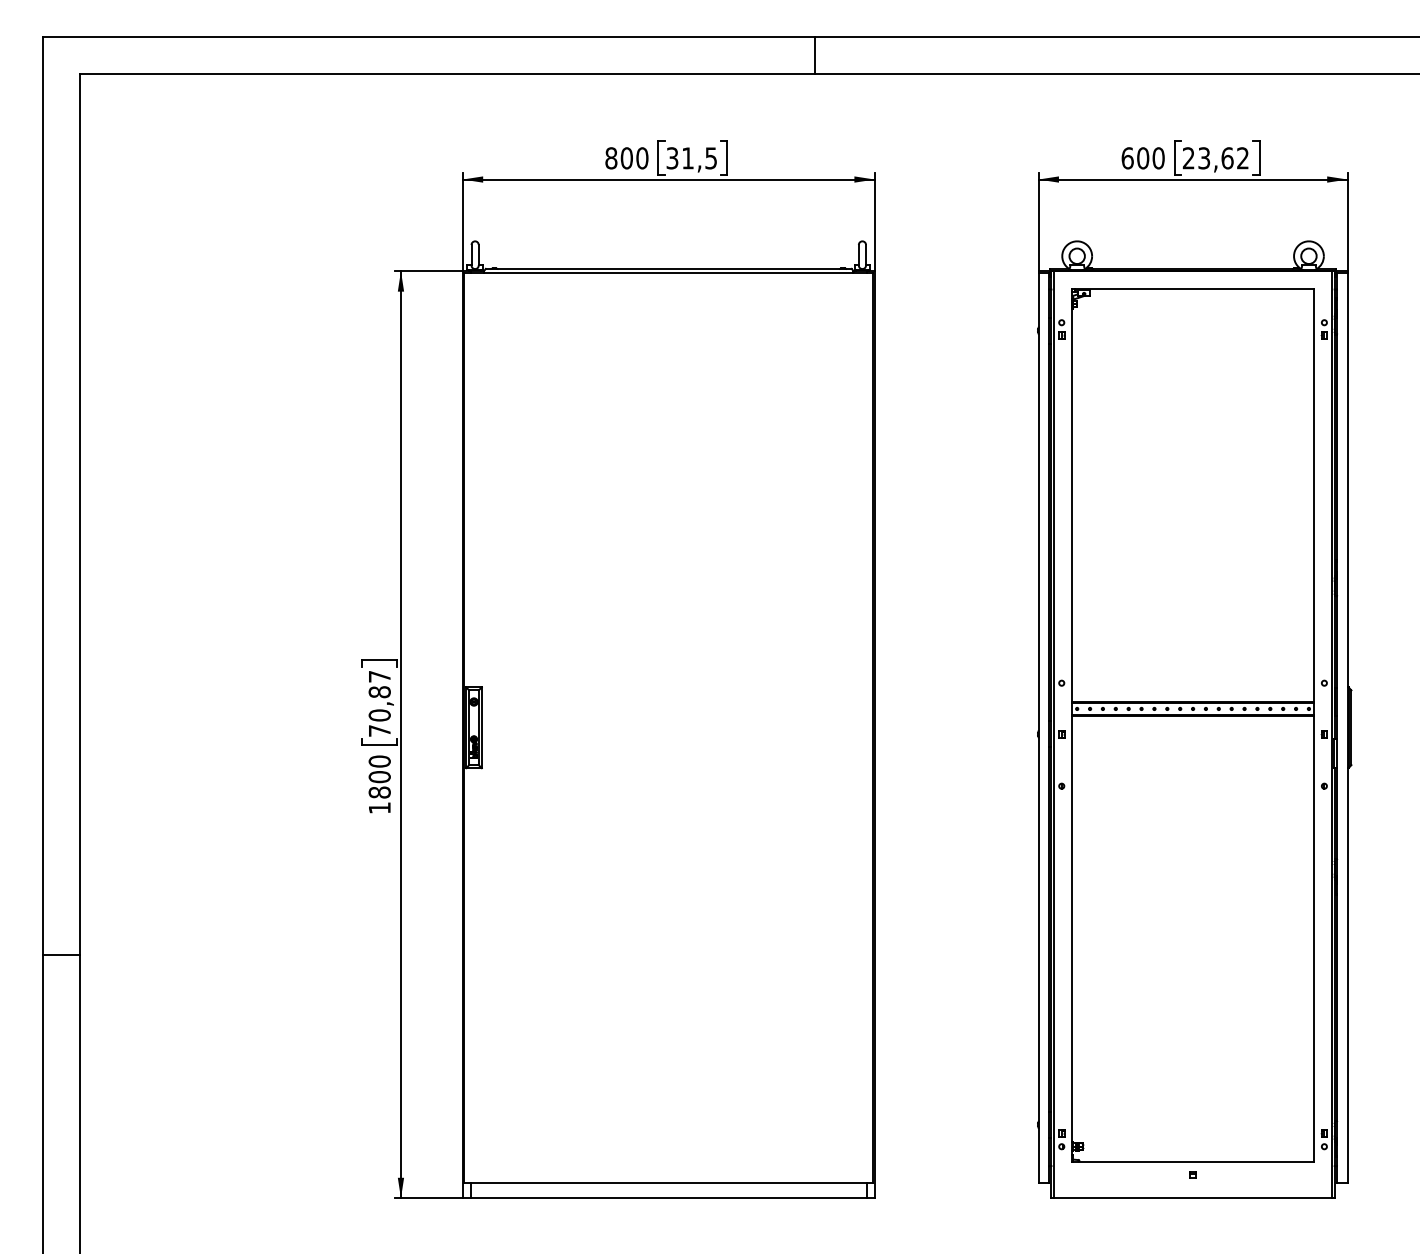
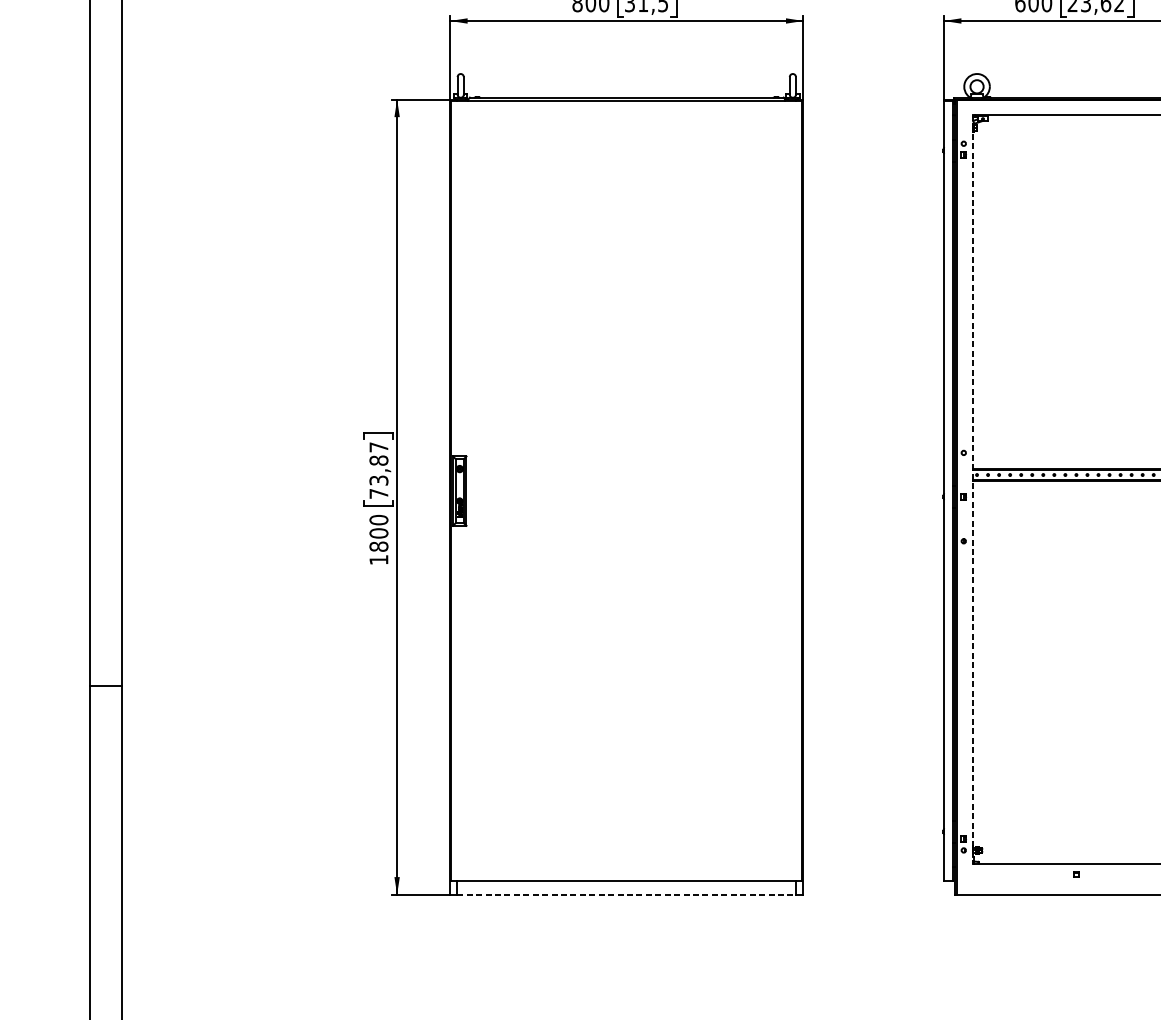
text: (379, 715) -> (378, 480), 70,87 -> 73,87
line: (1072, 726) -> (973, 490), solid -> dashed
line: (668, 1198) -> (626, 894), solid -> dashed

